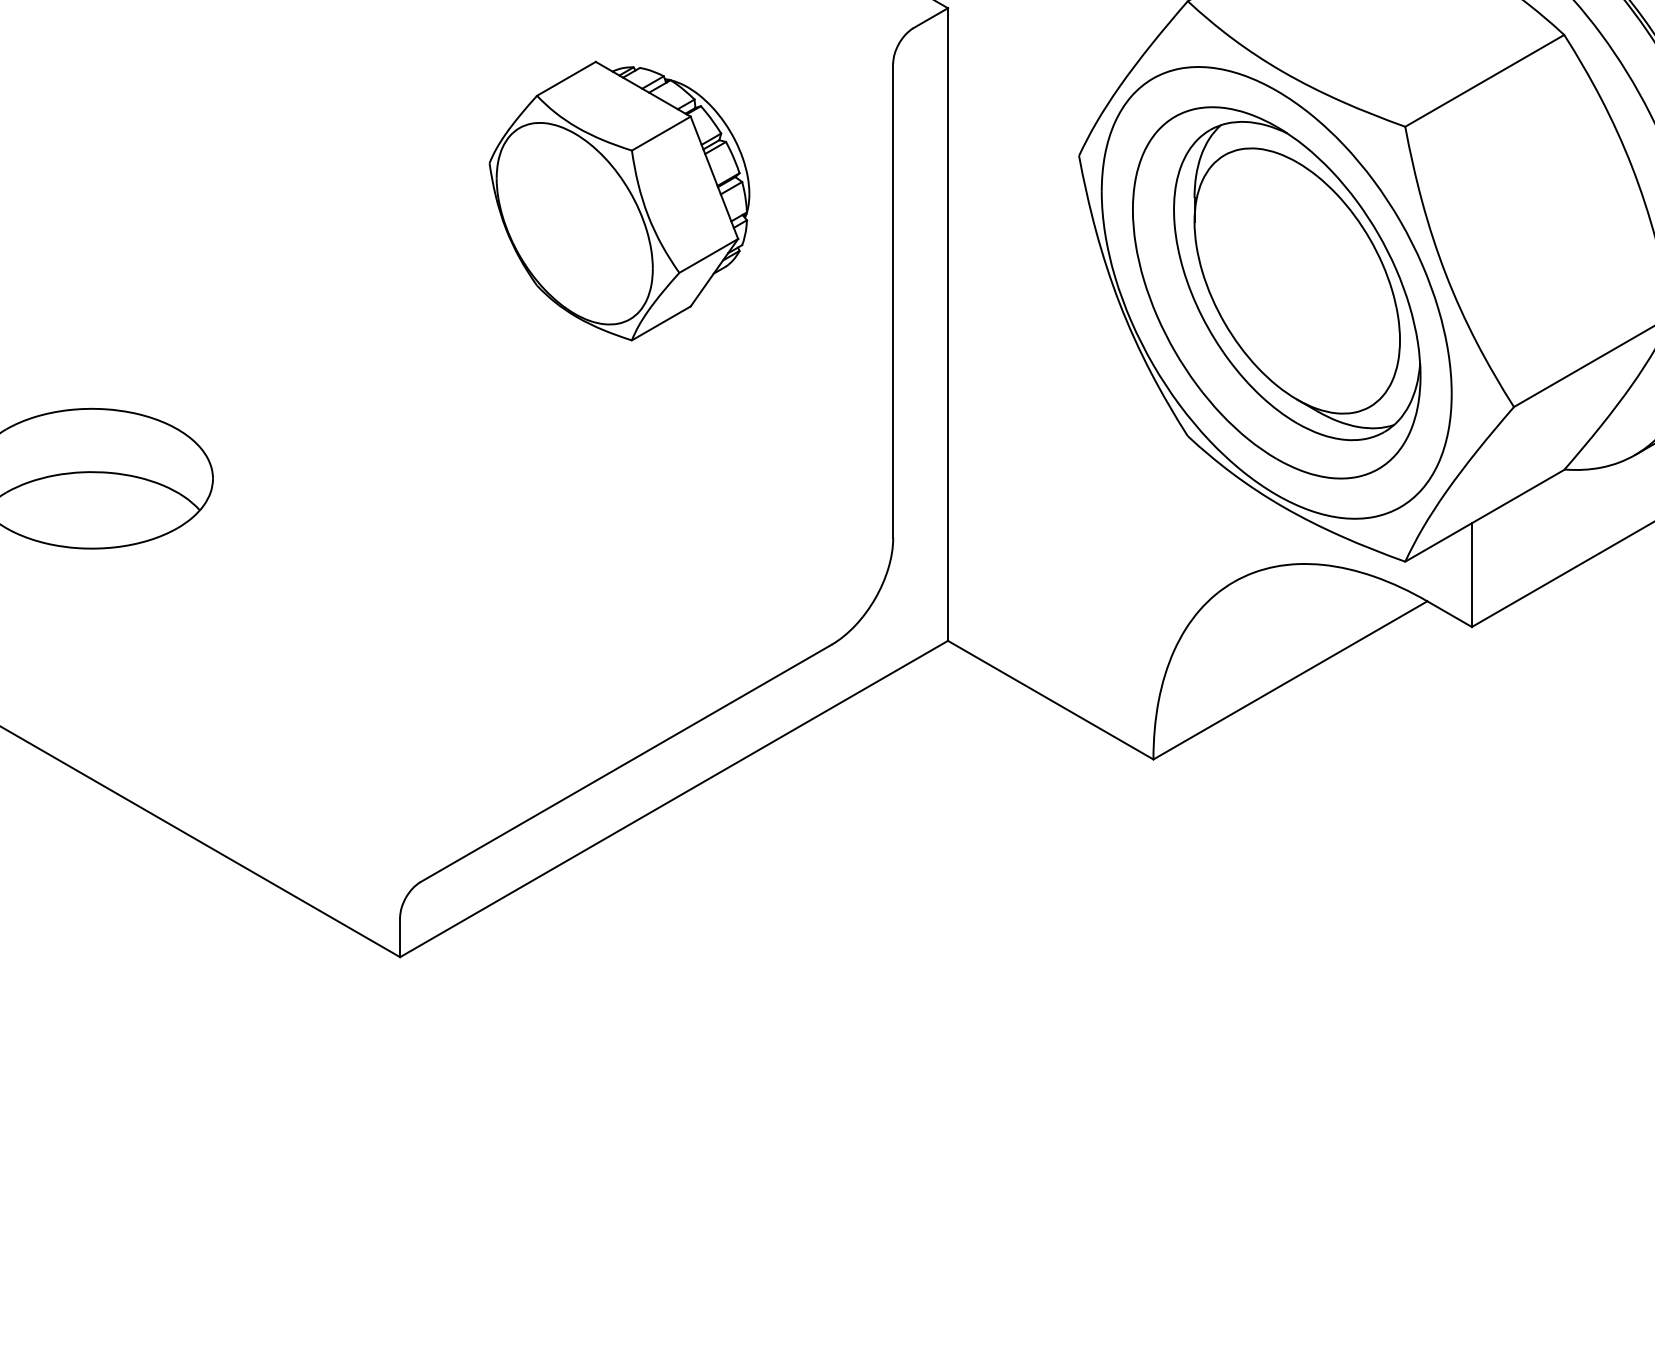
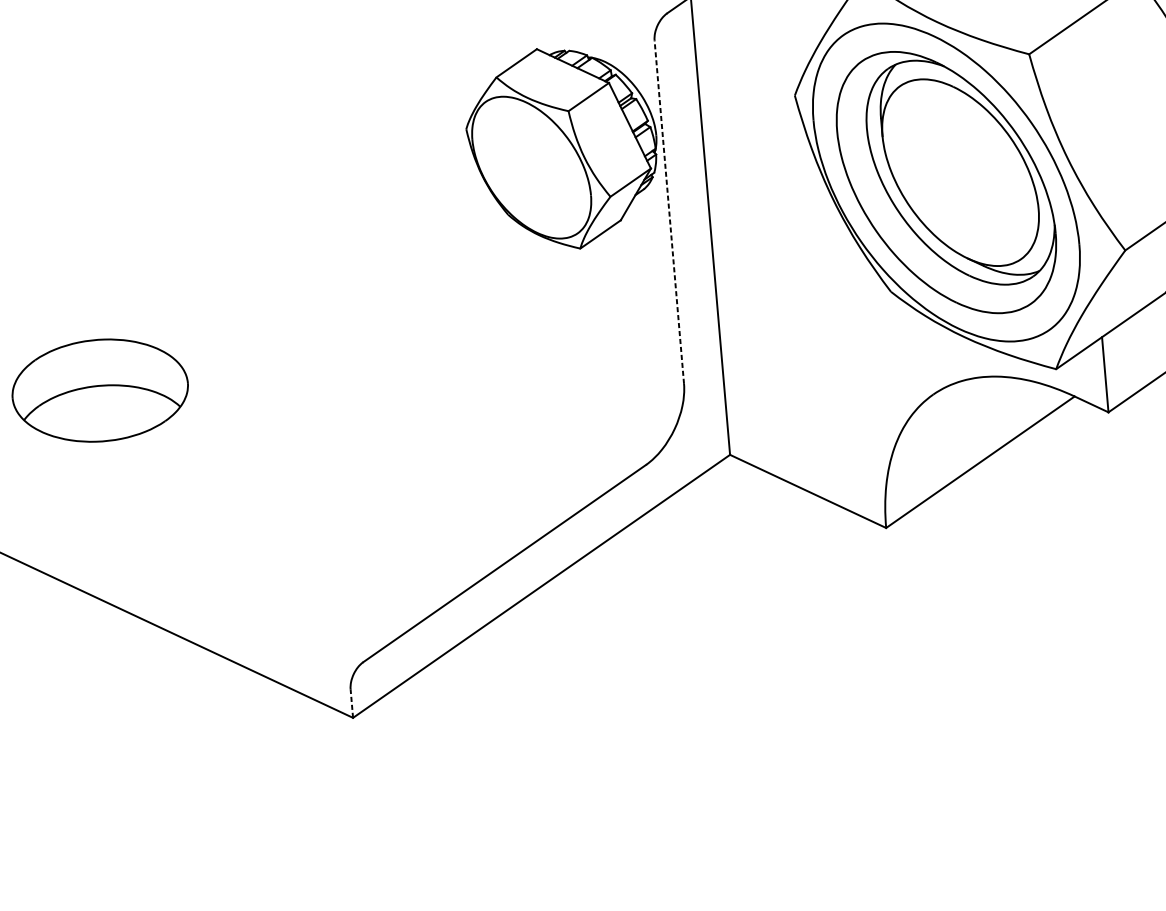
part: (619, 200) -> (562, 148), moved
line: (893, 300) -> (669, 211), solid -> dashed
line: (400, 937) -> (352, 703), solid -> dashed

